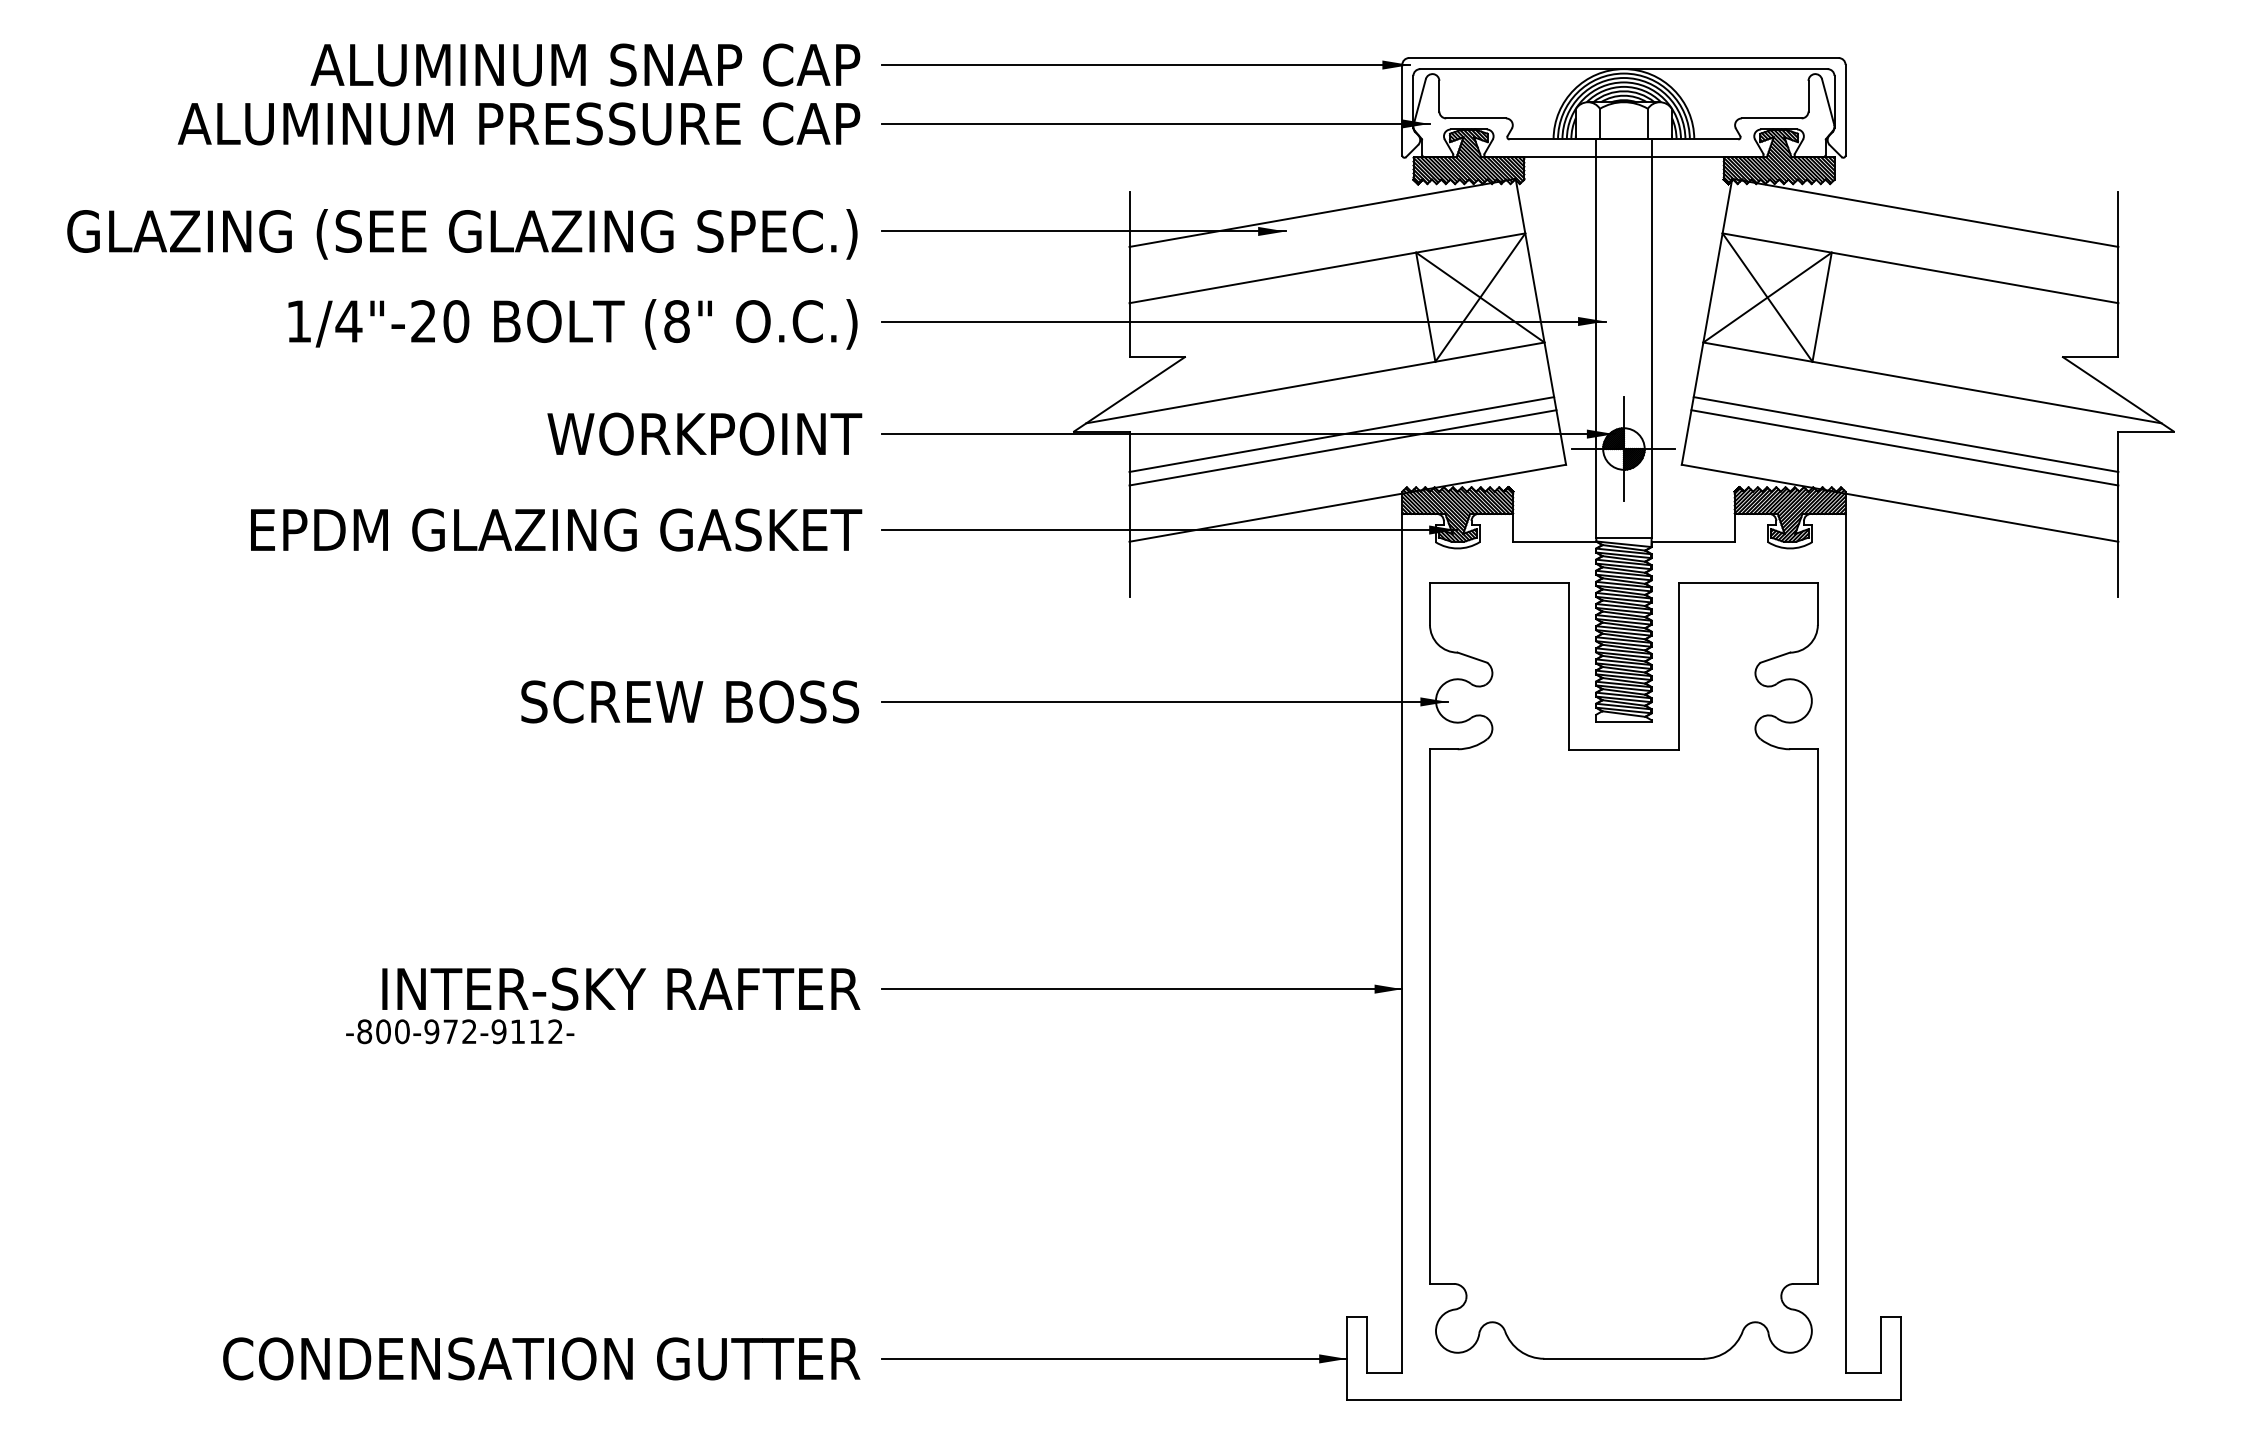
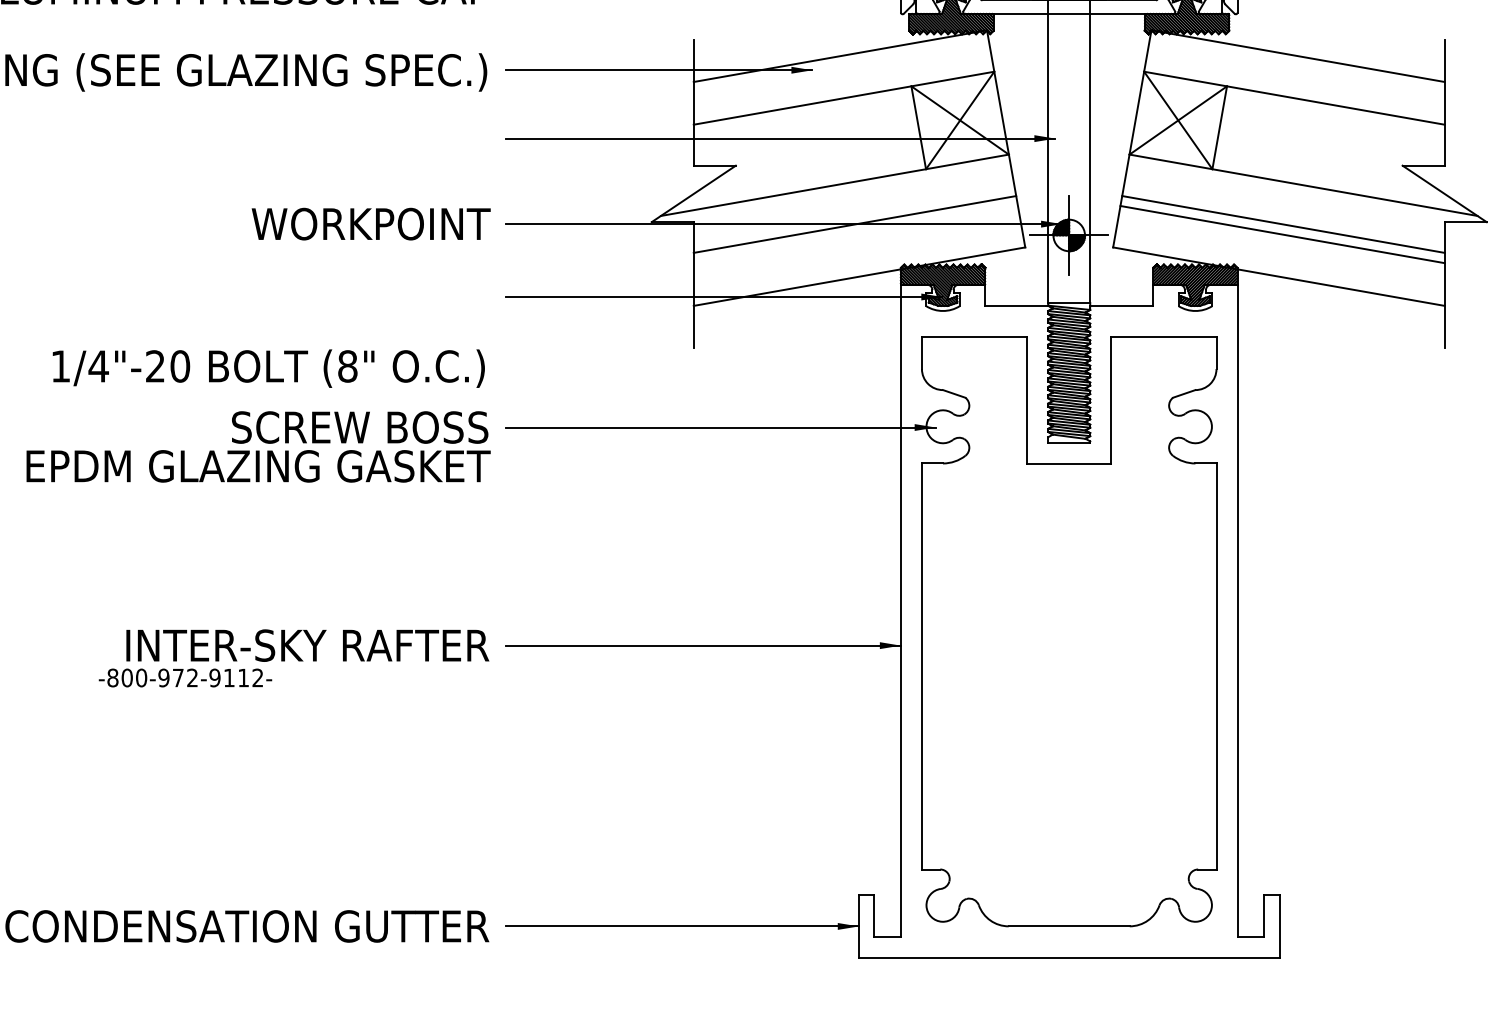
text: (572, 324) -> (268, 368), moved
line: (1342, 447) -> (855, 234), removed
text: (556, 529) -> (258, 465), moved

